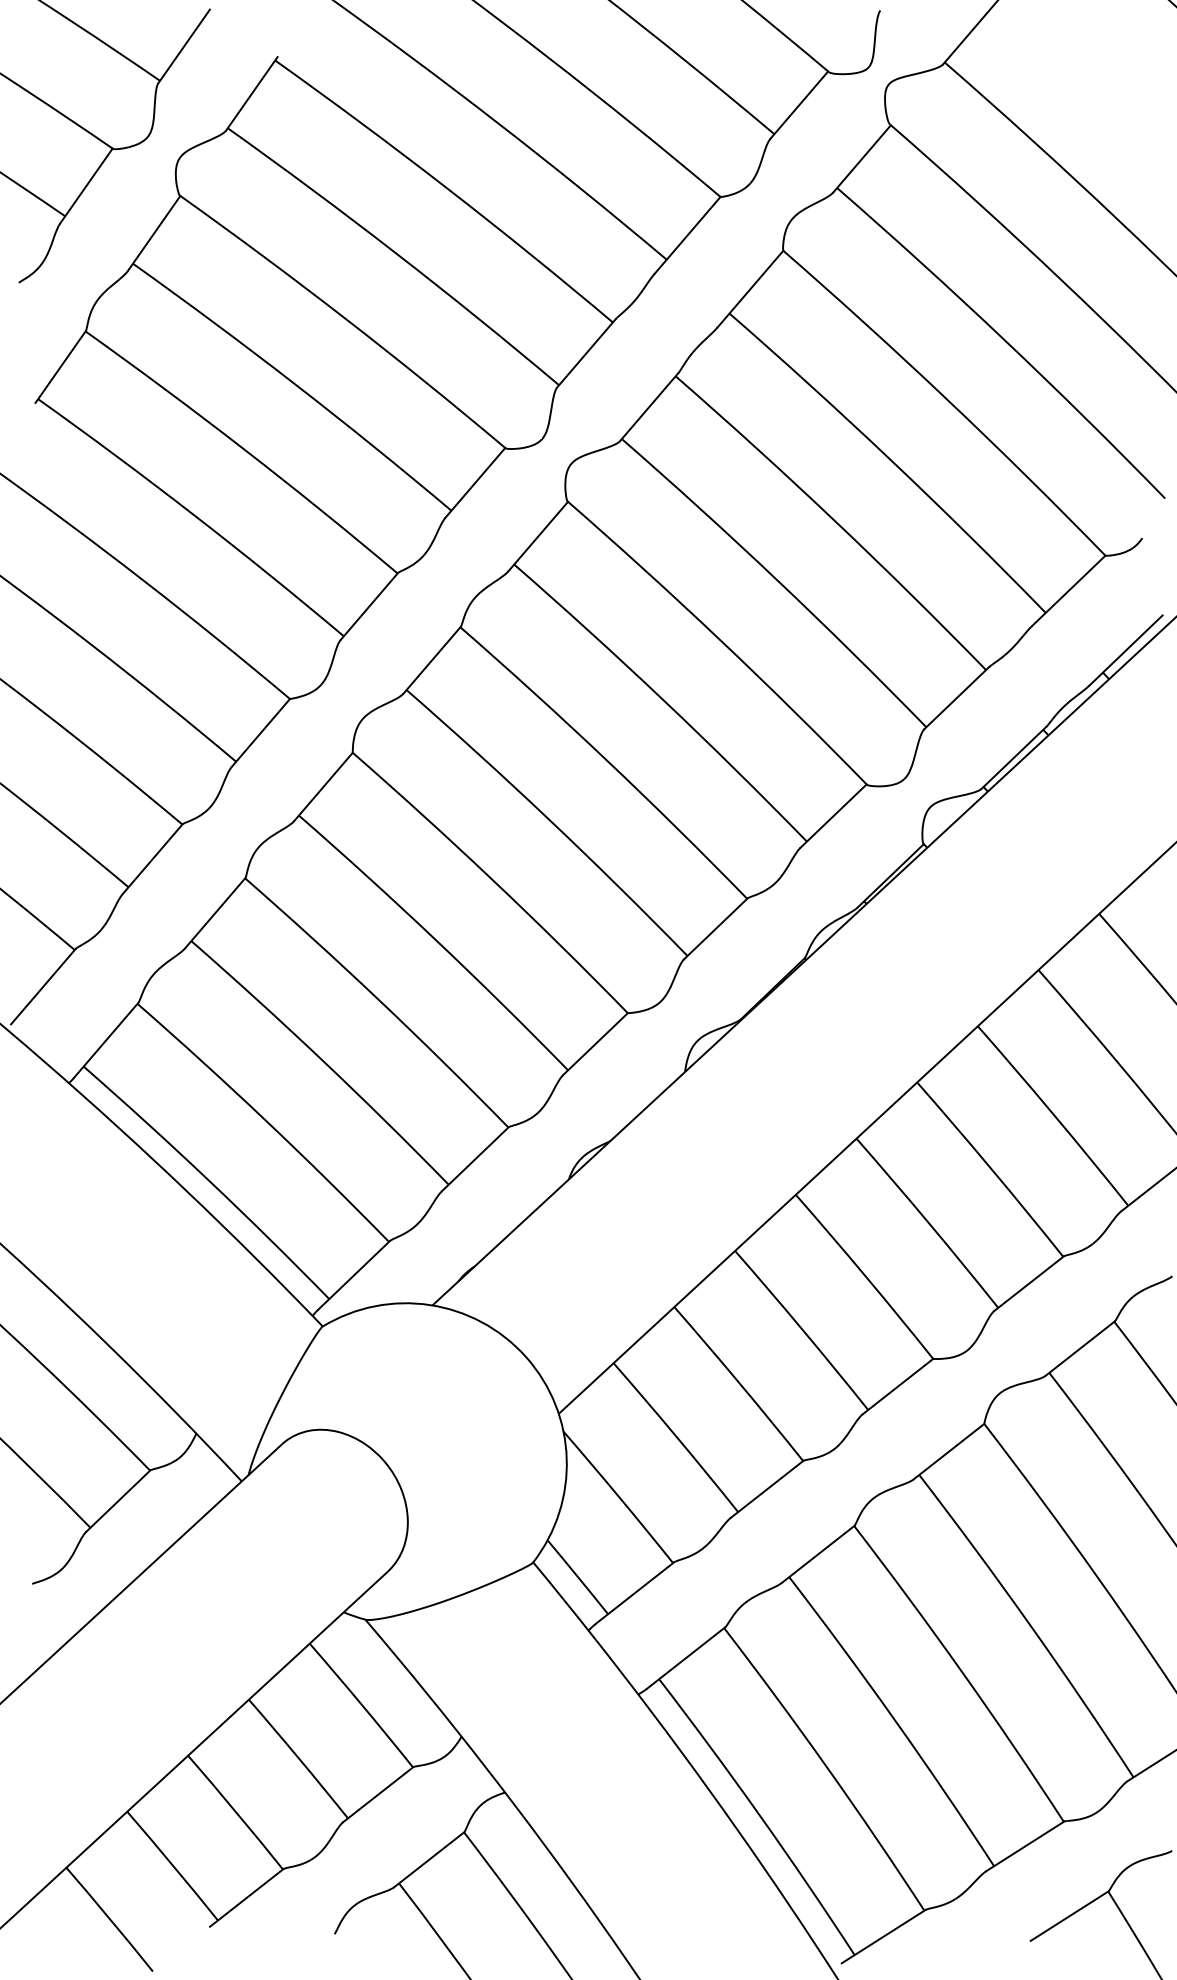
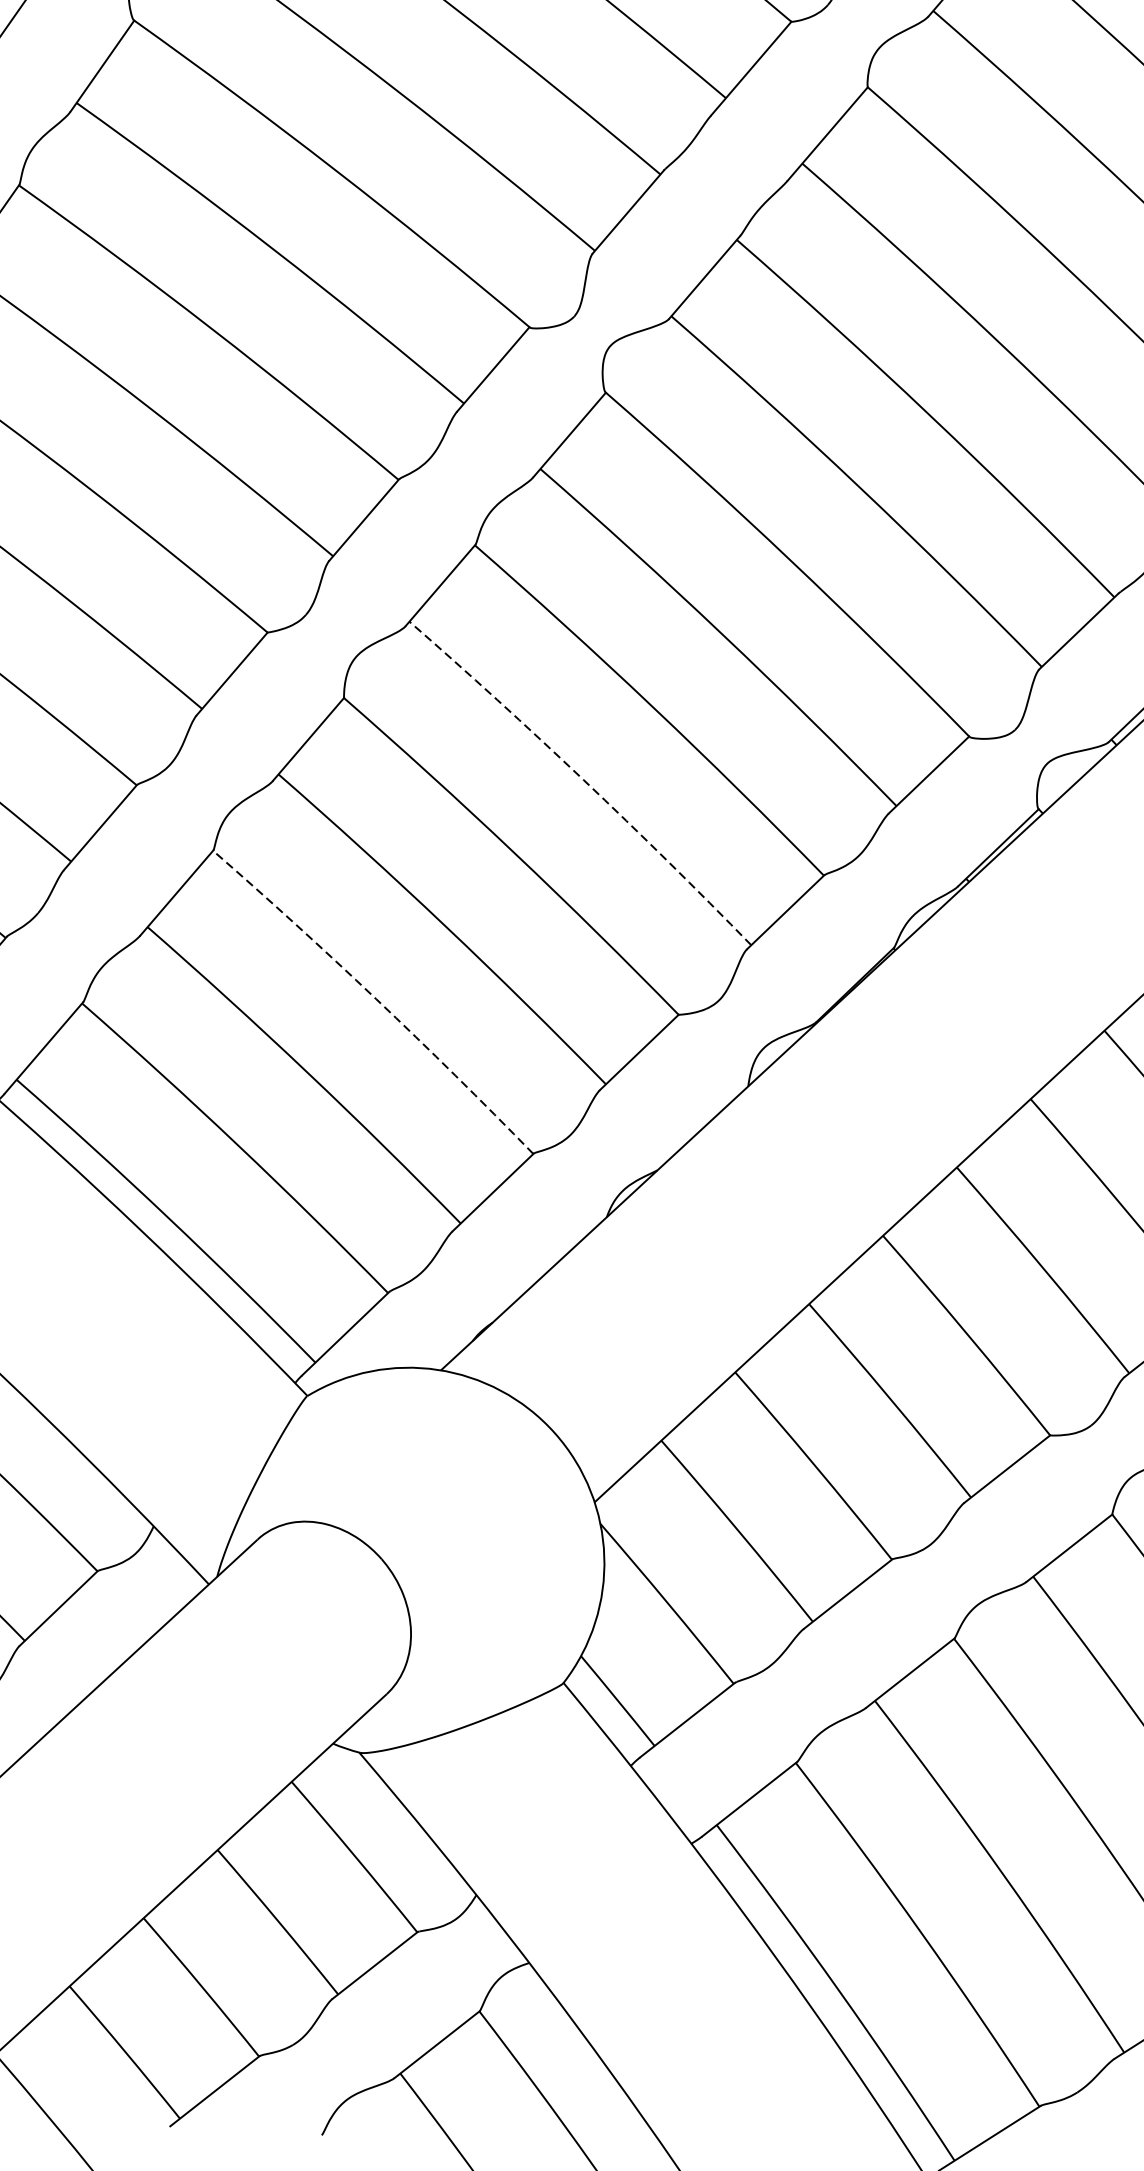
arc: (549, 820) -> (583, 780), solid -> dashed
arc: (379, 1000) -> (376, 999), solid -> dashed

